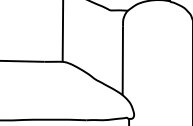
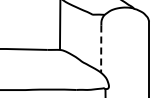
line: (123, 61) -> (101, 49), solid -> dashed

